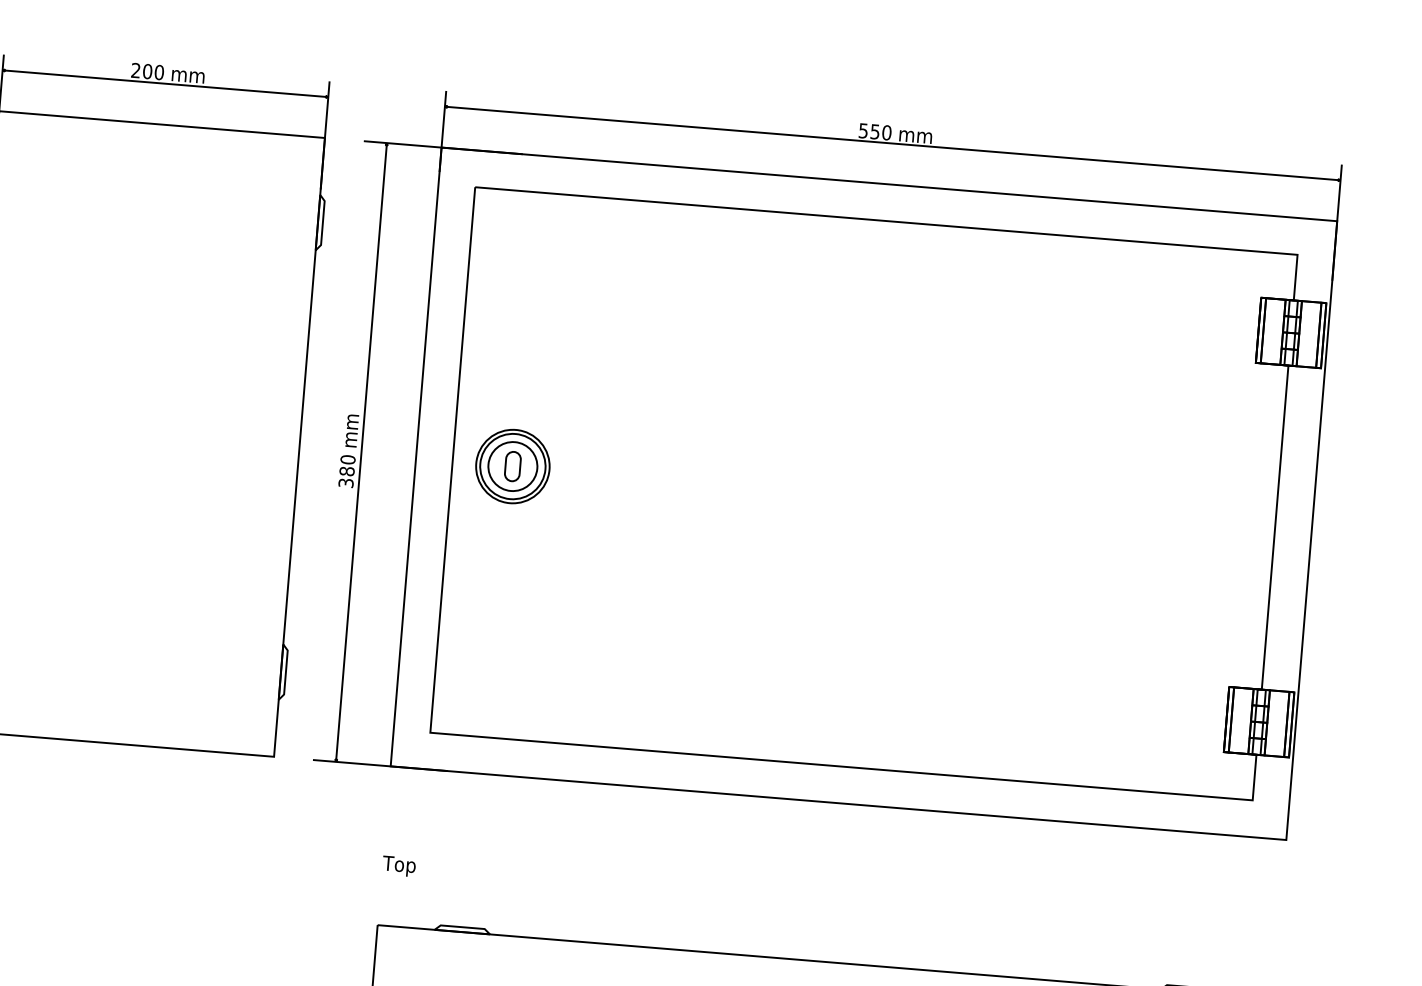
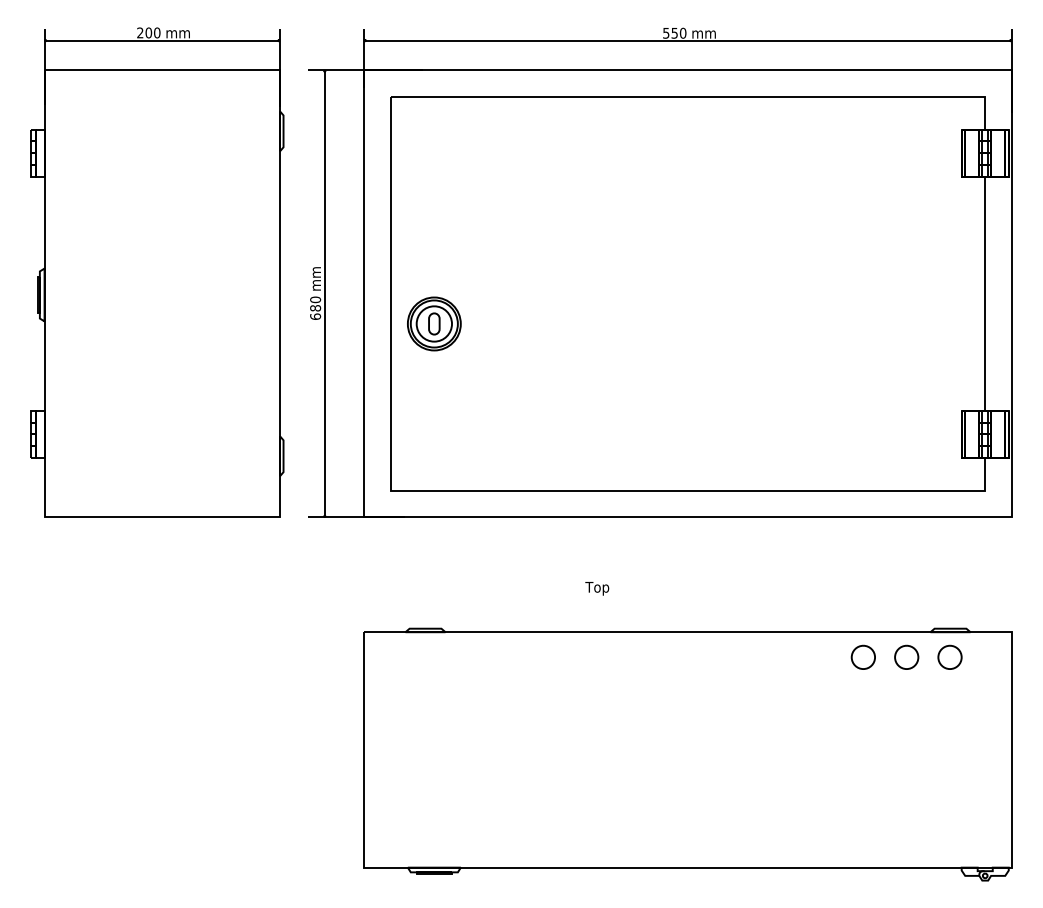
part: (513, 465) -> (434, 323), moved
text: (346, 482) -> (315, 316), 380 -> 680
text: (399, 866) -> (597, 588), moved

